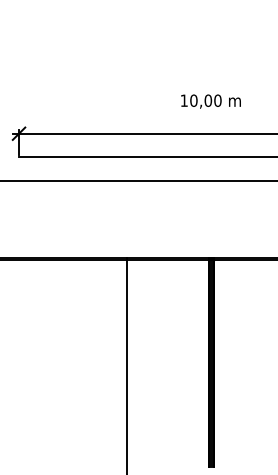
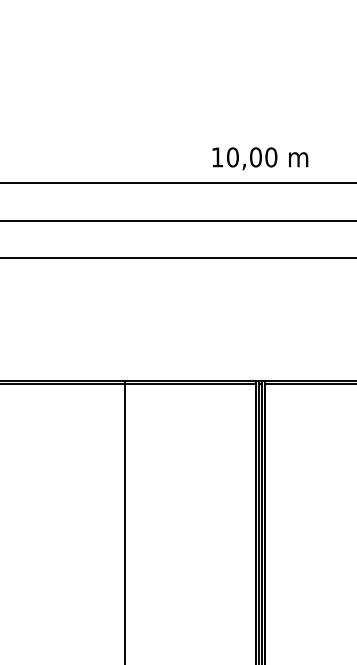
text: (210, 101) -> (259, 158), moved

